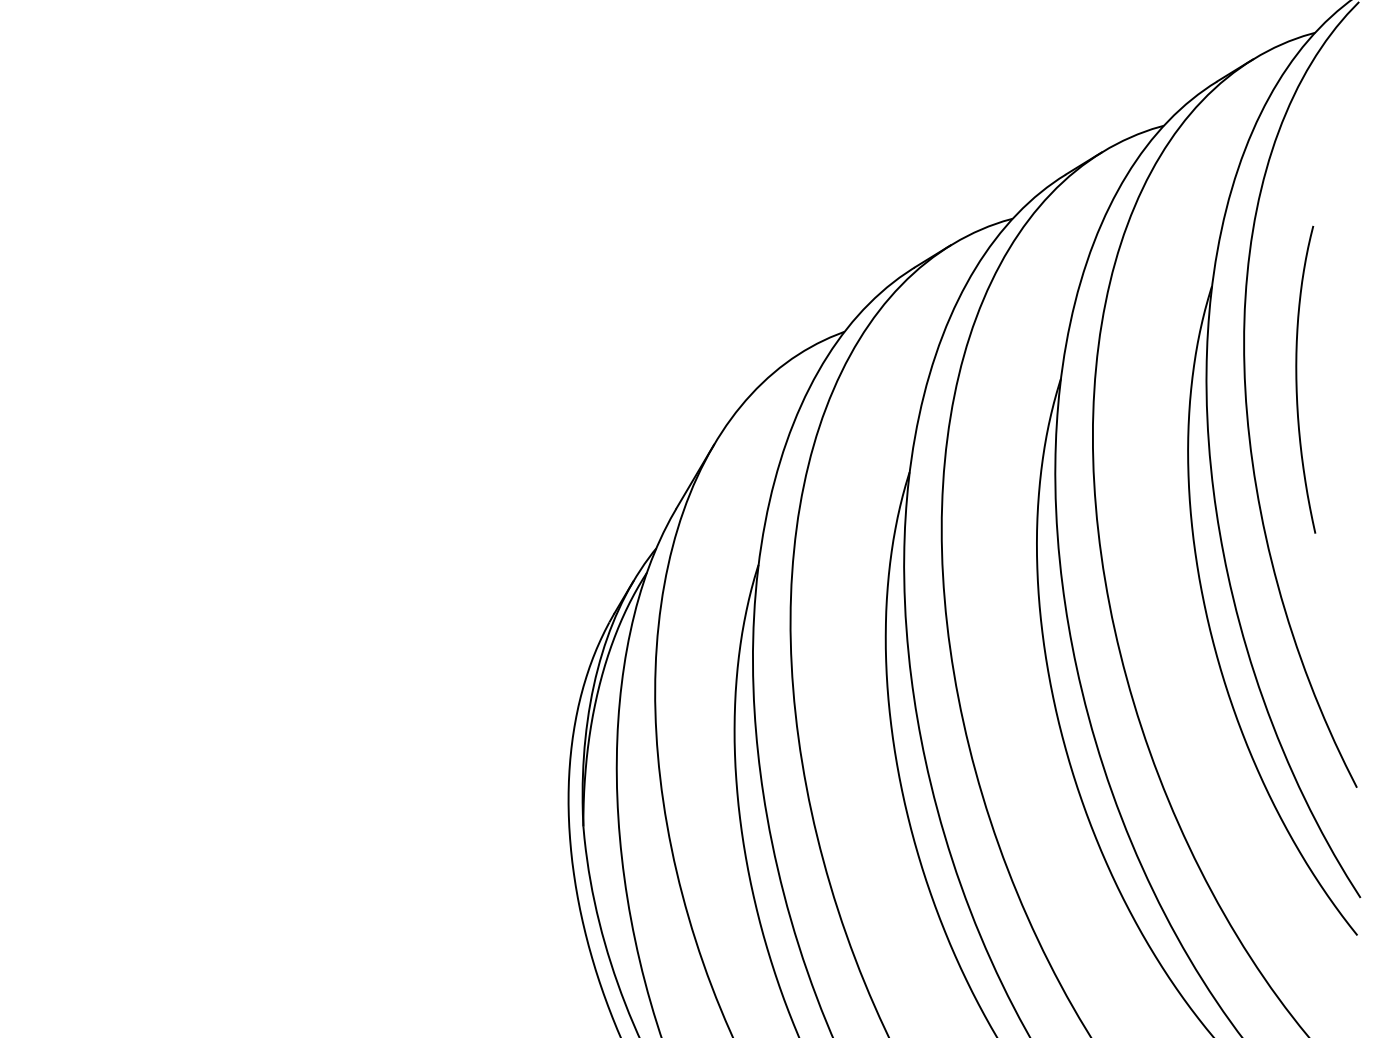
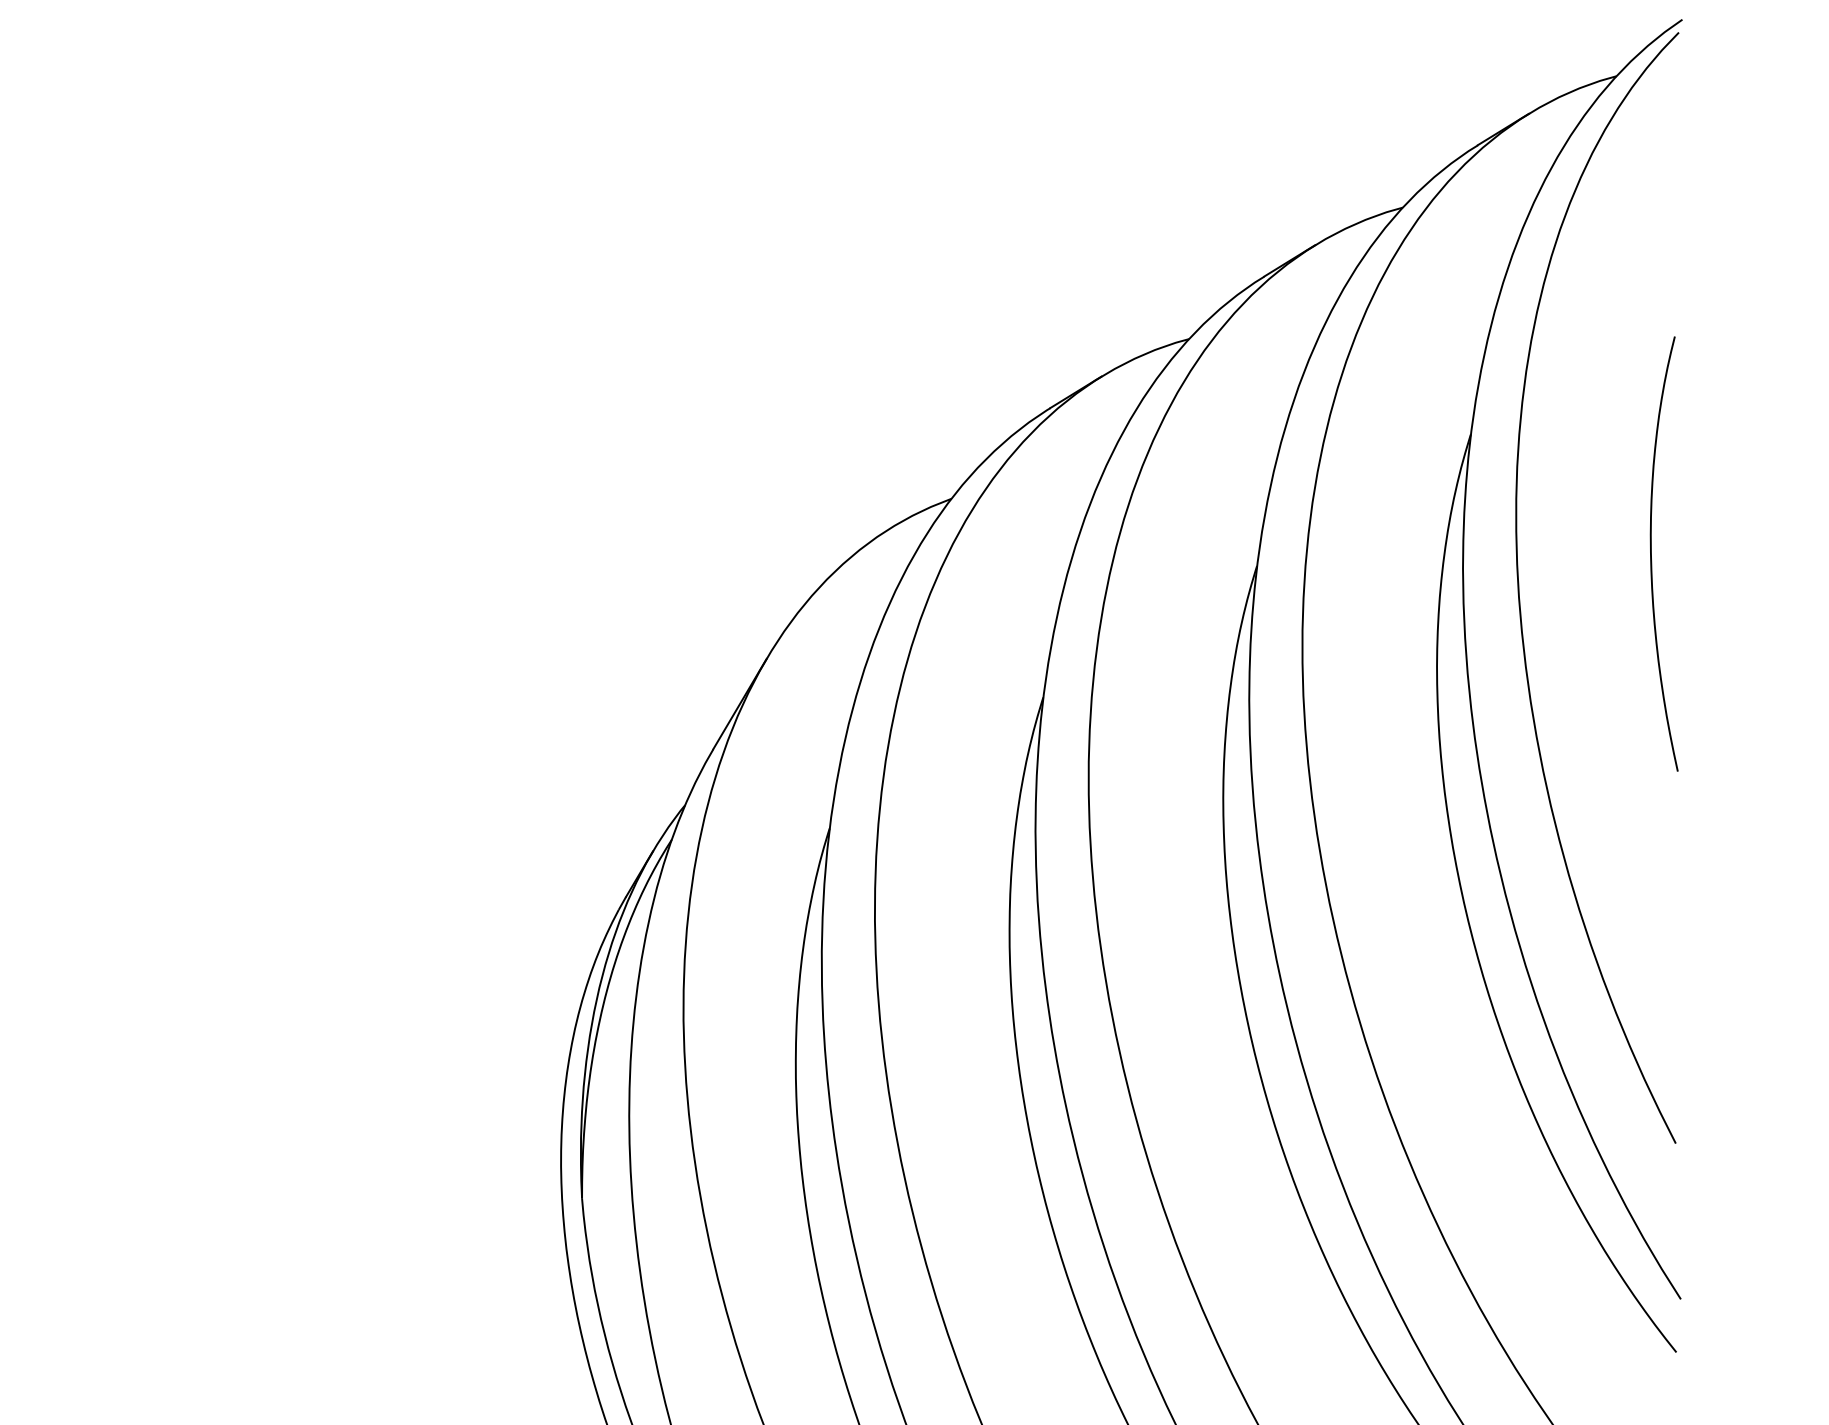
curve: (1297, 379) -> (1652, 553), moved

